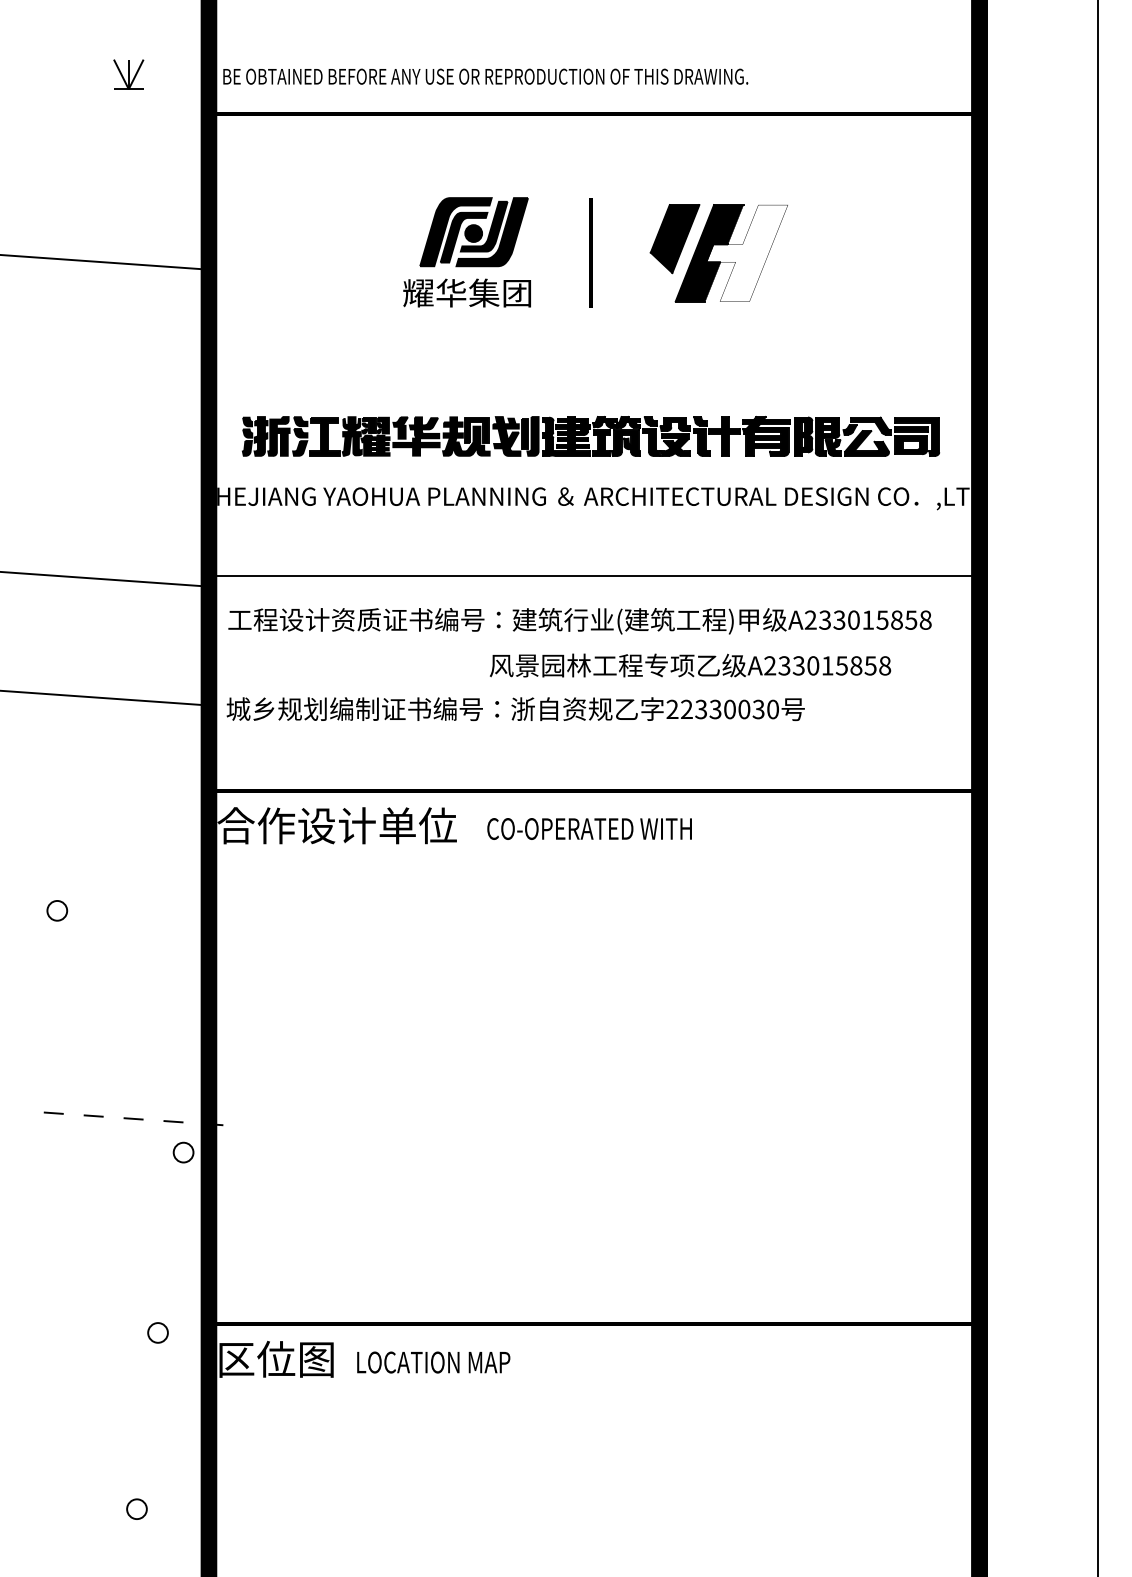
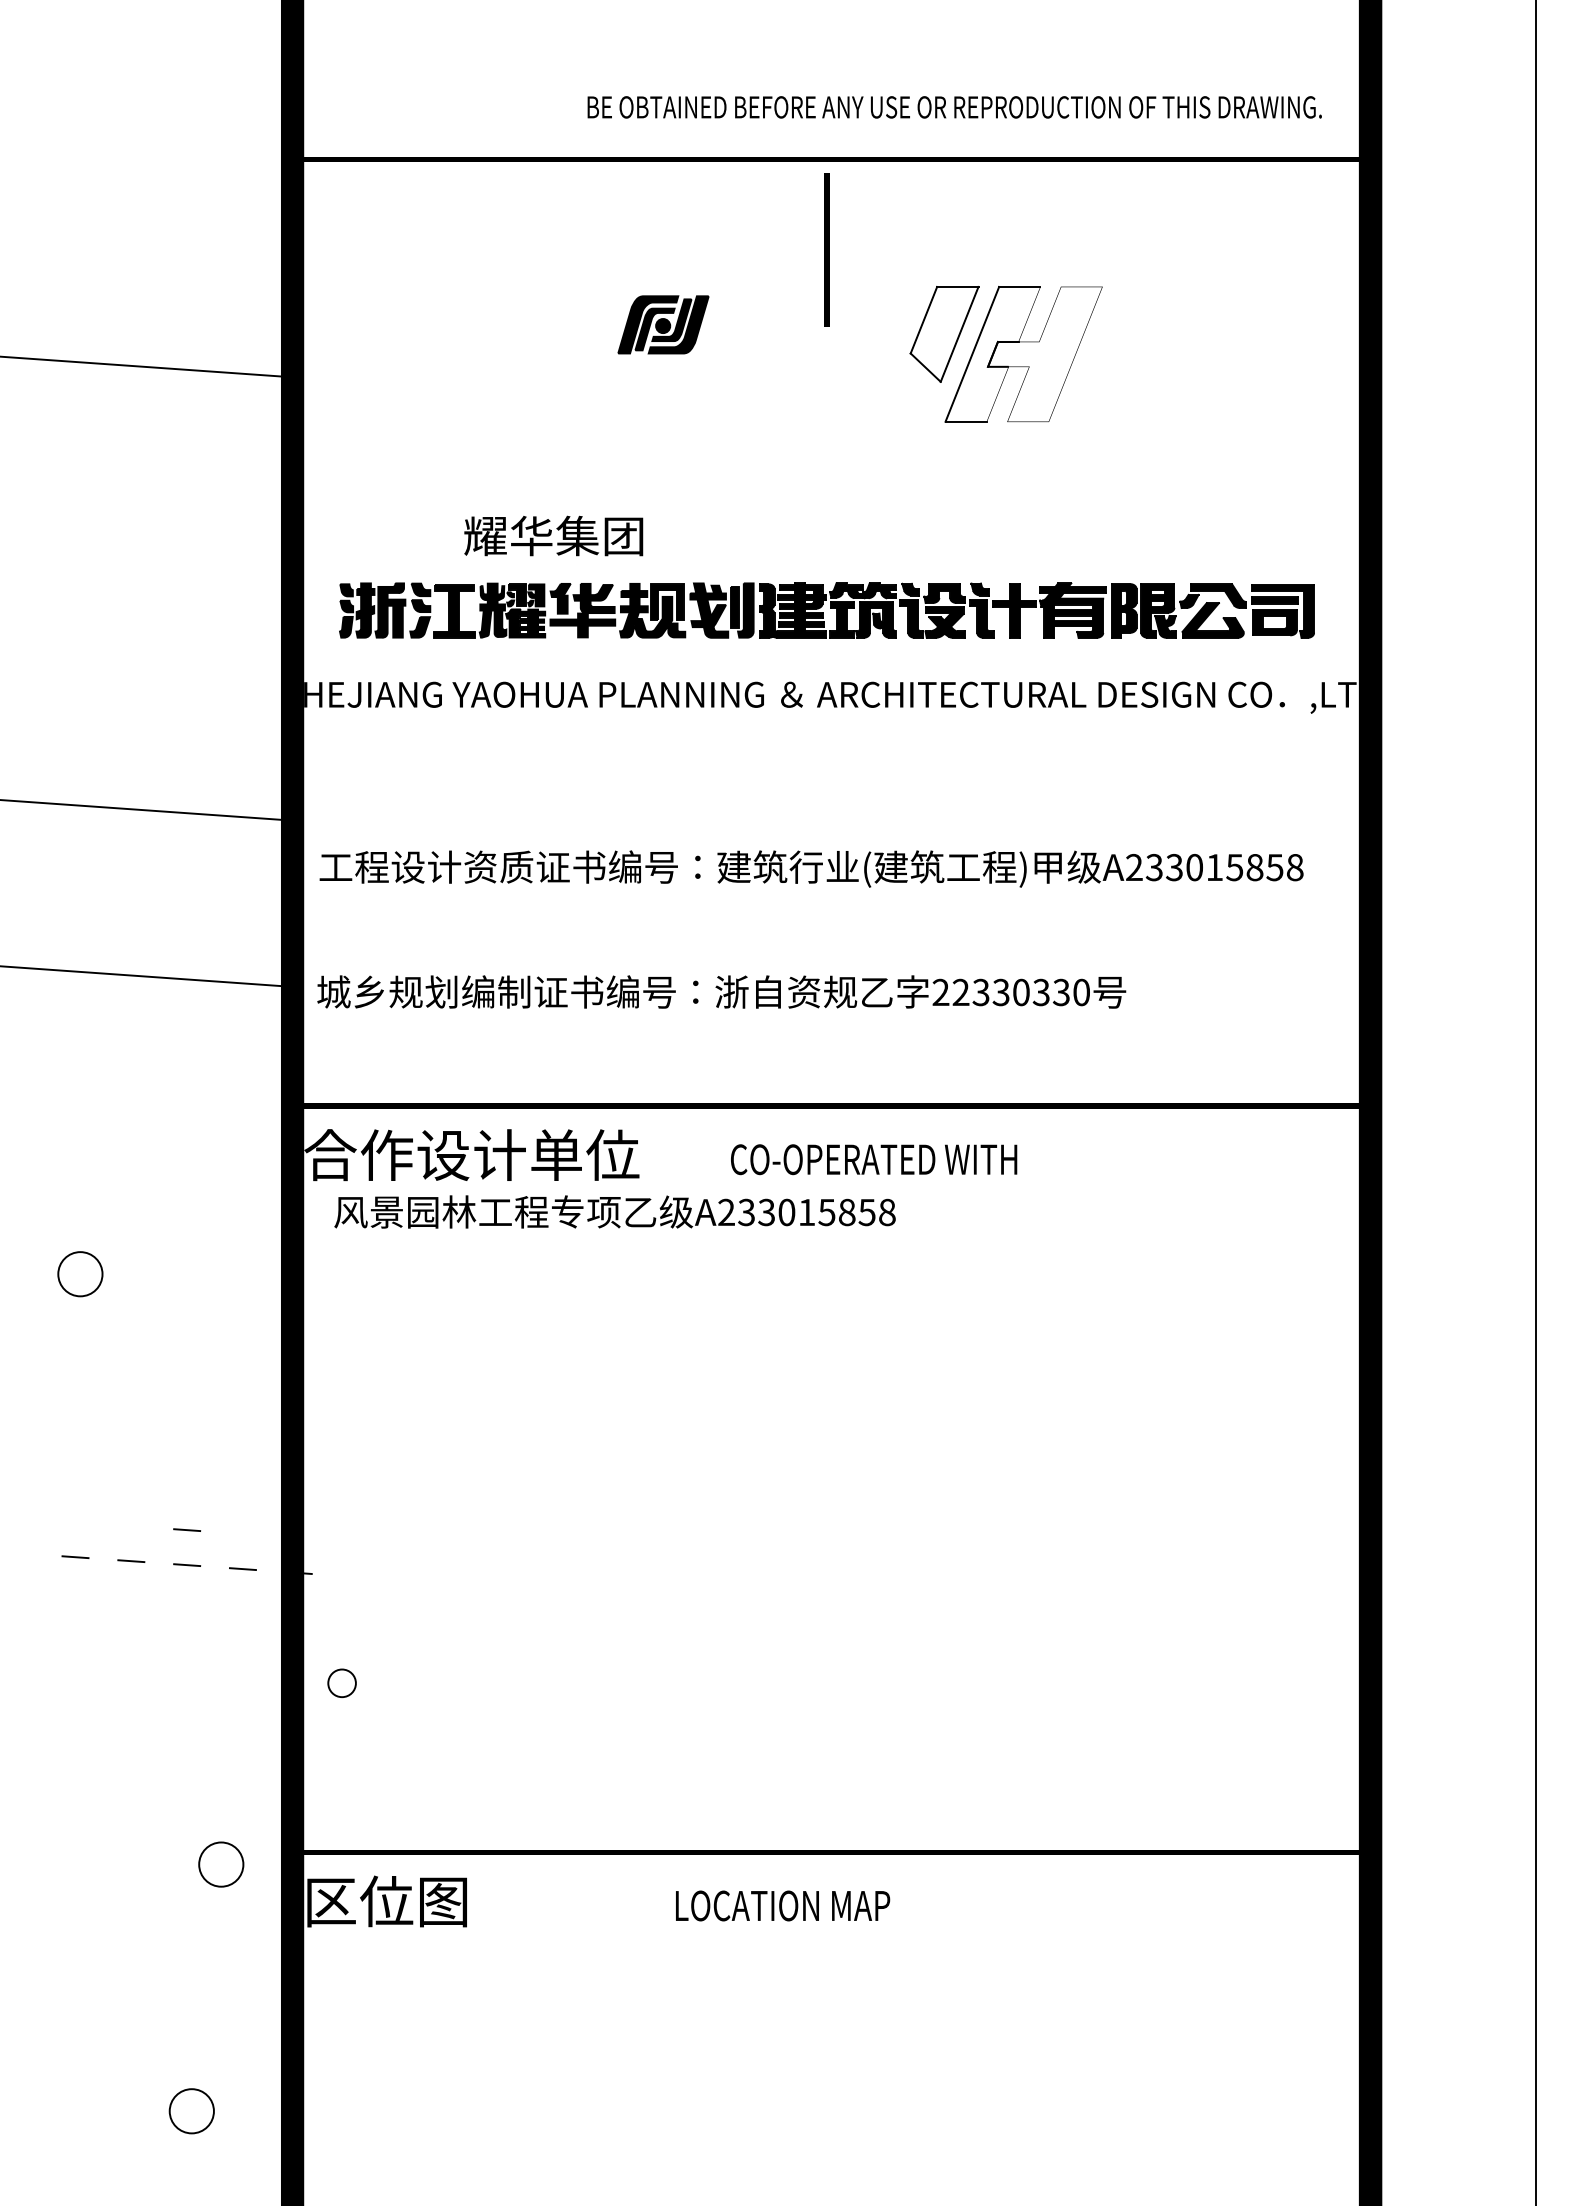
part: (128, 74) -> (180, 104), removed
text: (485, 76) -> (954, 107), moved
part: (474, 231) -> (663, 324), size x0.6
fill: (675, 238) -> (944, 333), removed
line: (590, 252) -> (826, 249), moved
fill: (709, 252) -> (992, 353), removed
text: (466, 292) -> (553, 535), moved
line: (591, 575) -> (827, 805), removed
text: (690, 665) -> (614, 1211), moved
text: (743, 709) -> (1040, 992), 22330030 -> 22330330
text: (589, 828) -> (874, 1159), moved
part: (57, 910) -> (80, 1273), size x1.6
line: (133, 1093) -> (187, 1529), added
part: (183, 1152) -> (341, 1682), moved
part: (158, 1332) -> (221, 1864), size x1.6
text: (434, 1362) -> (783, 1905), moved
part: (136, 1508) -> (191, 2110), size x1.6

